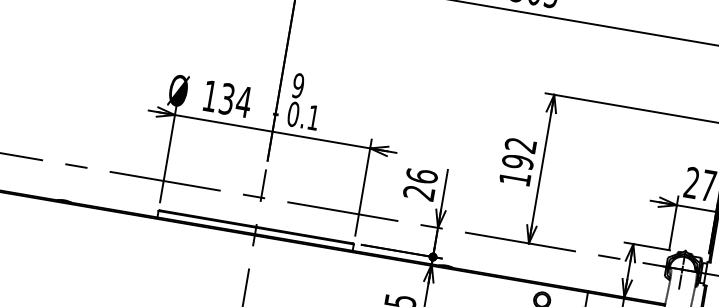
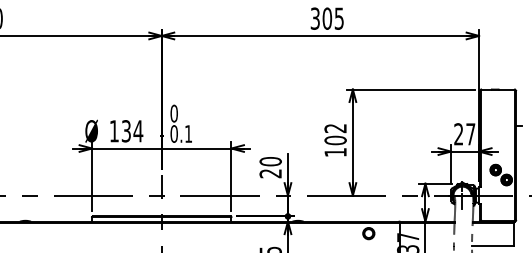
text: (297, 85) -> (173, 113), 9 -> 0
text: (517, 162) -> (335, 140), 192 -> 102
text: (421, 175) -> (270, 161), 26 -> 20

